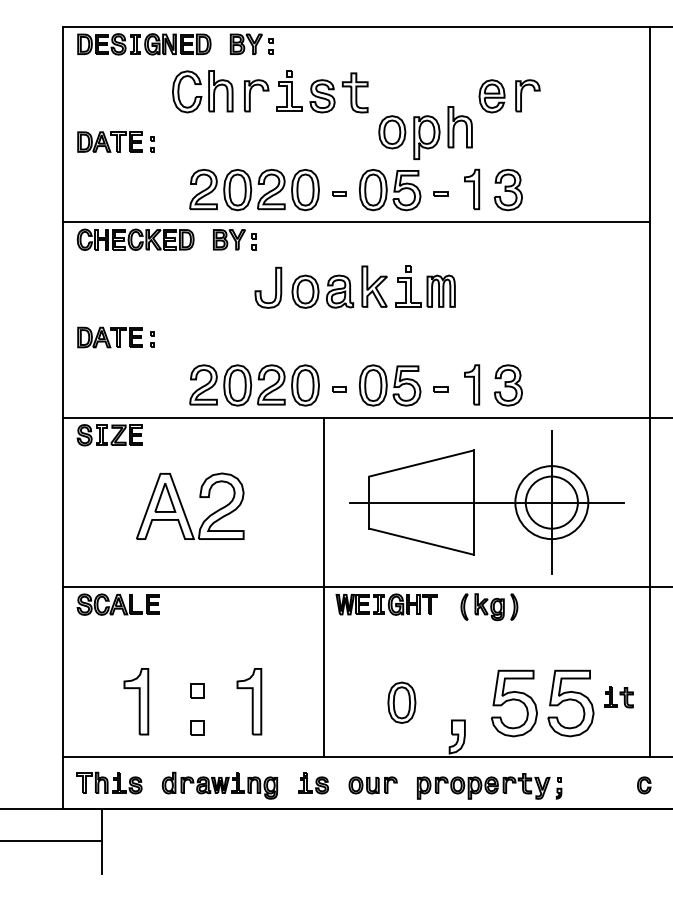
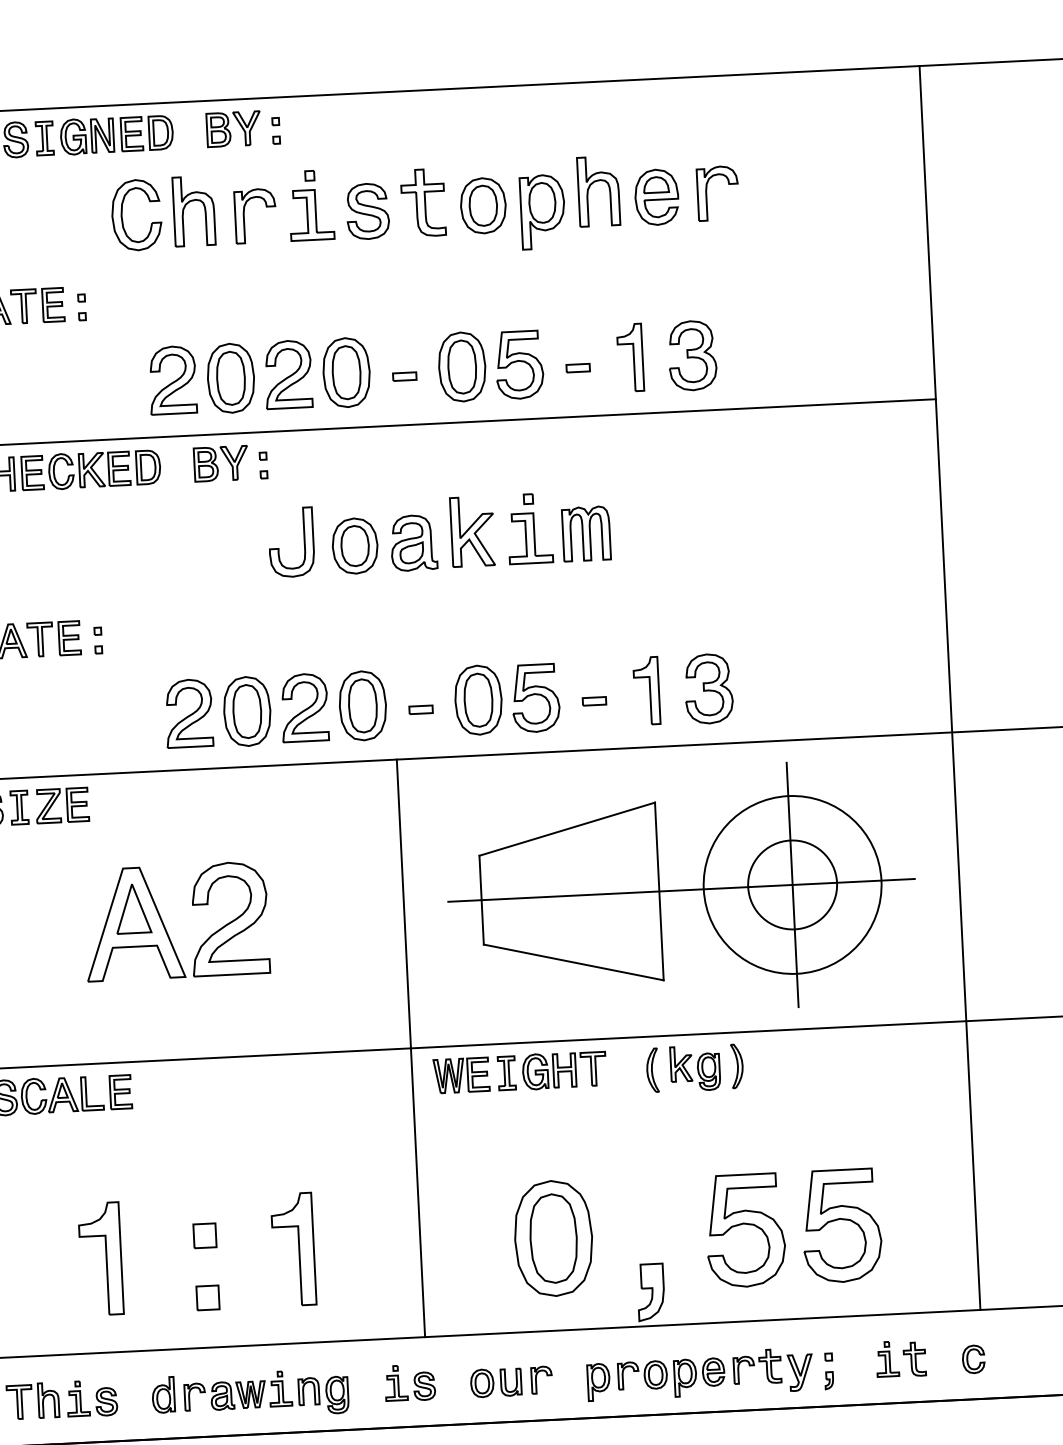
part: (425, 133) -> (540, 205), moved
circle: (551, 502) -> (792, 884), size x1.43
part: (618, 697) -> (900, 1359), moved
part: (401, 702) -> (552, 1238), size x1.67

